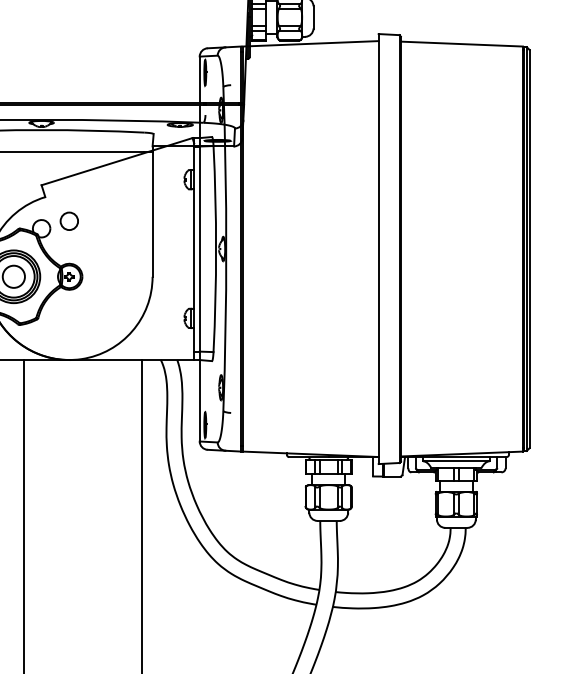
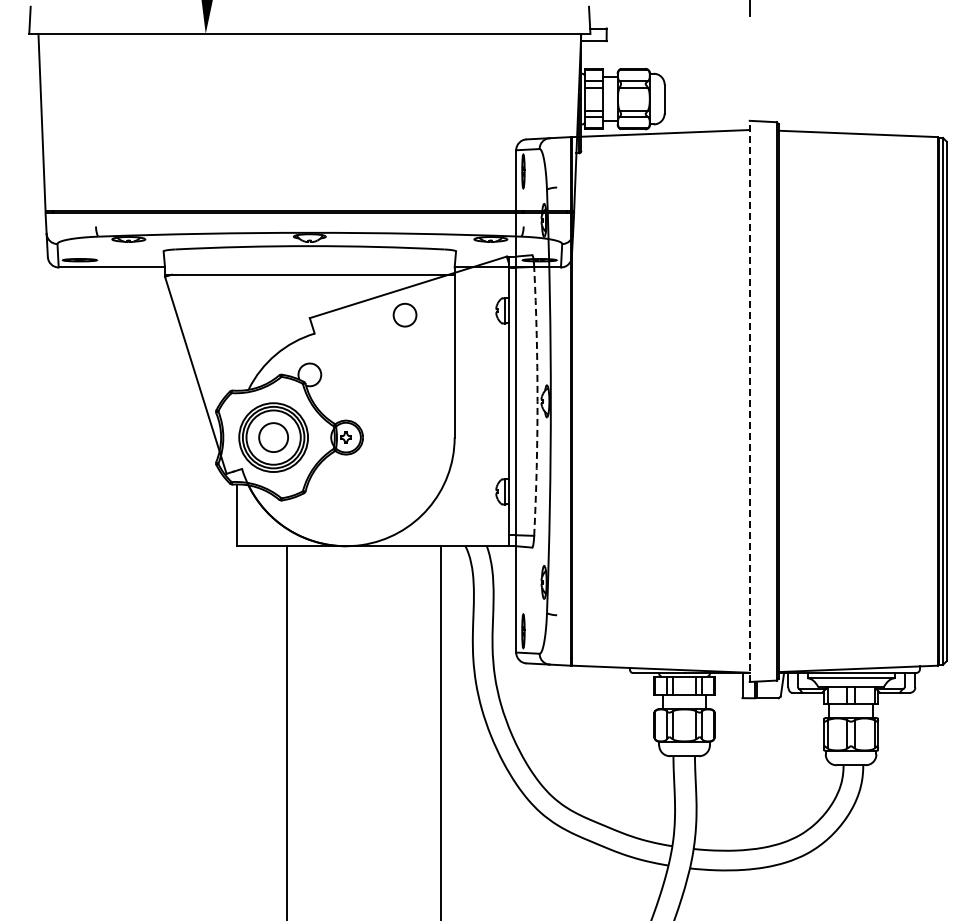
circle: (68, 220) -> (404, 314), moved
arc: (216, 249) -> (537, 401), solid -> dashed
line: (378, 249) -> (749, 401), solid -> dashed

